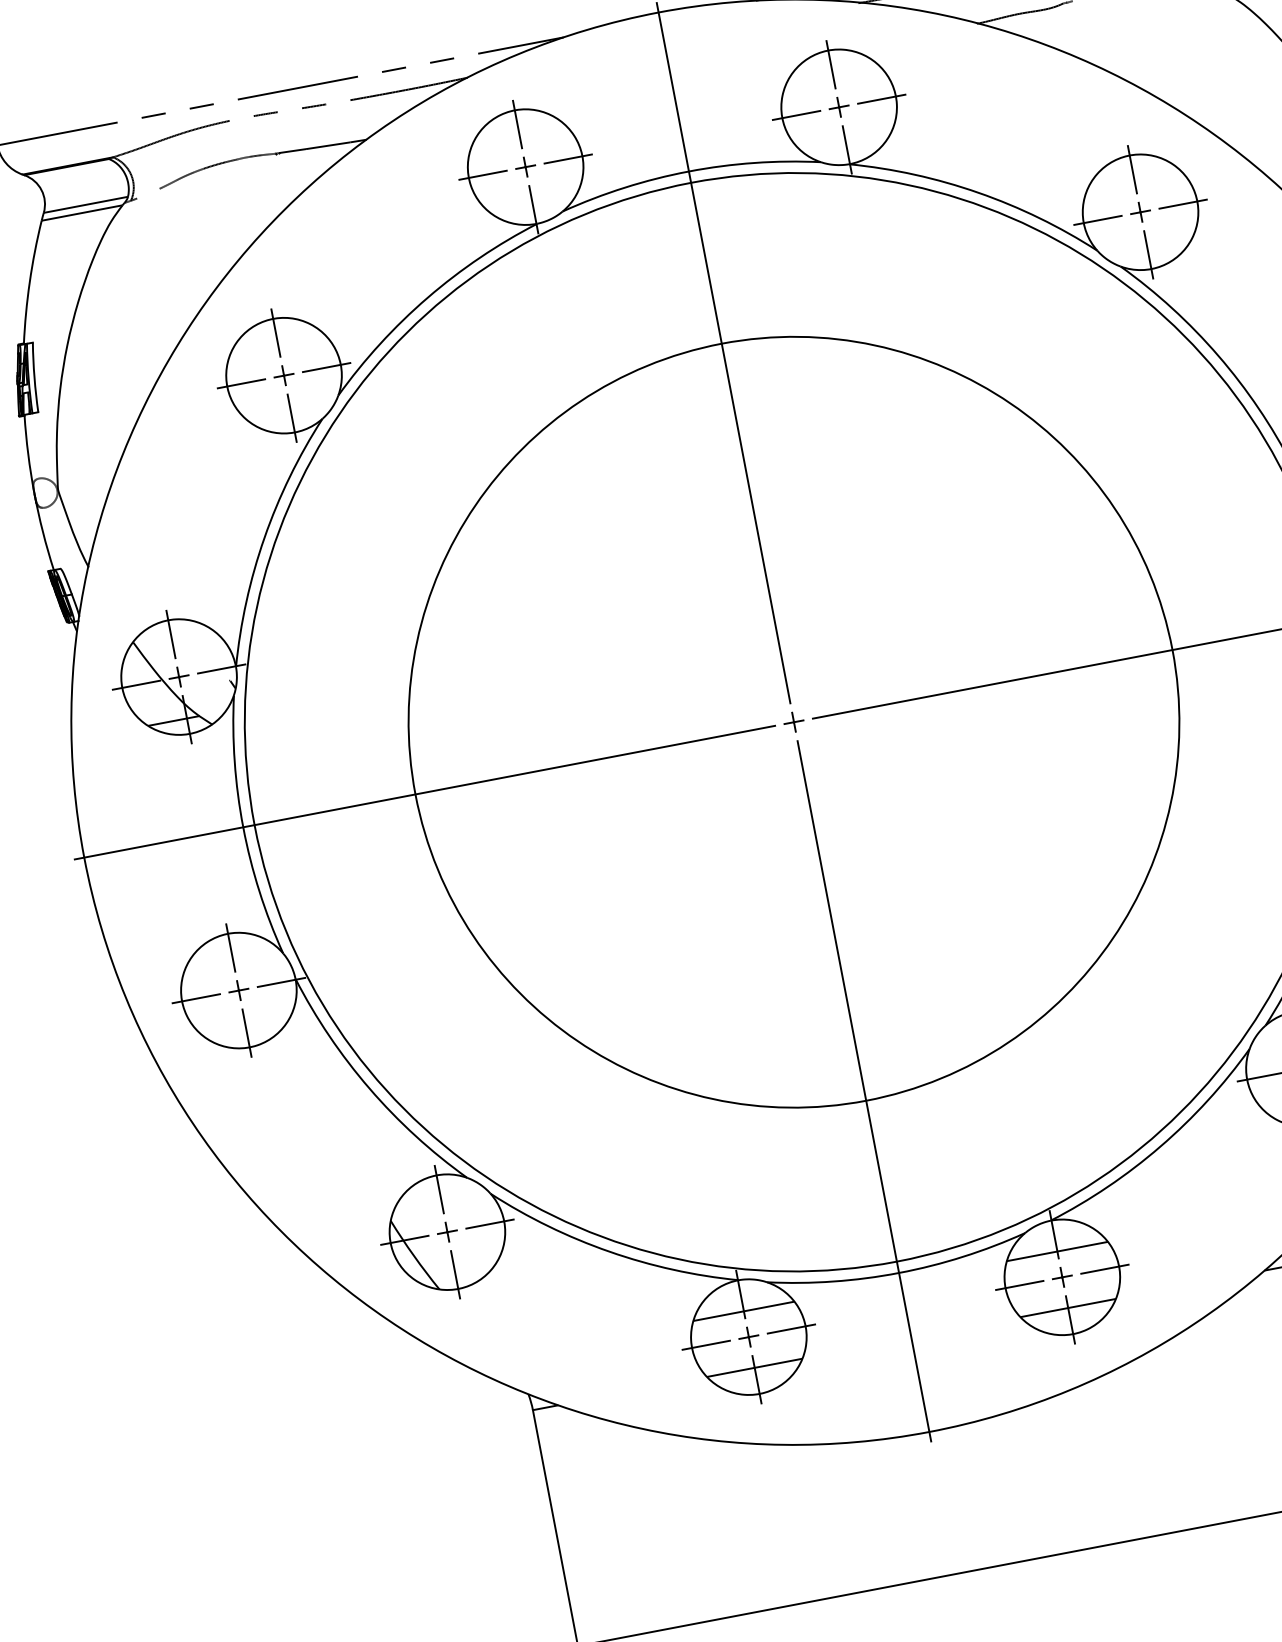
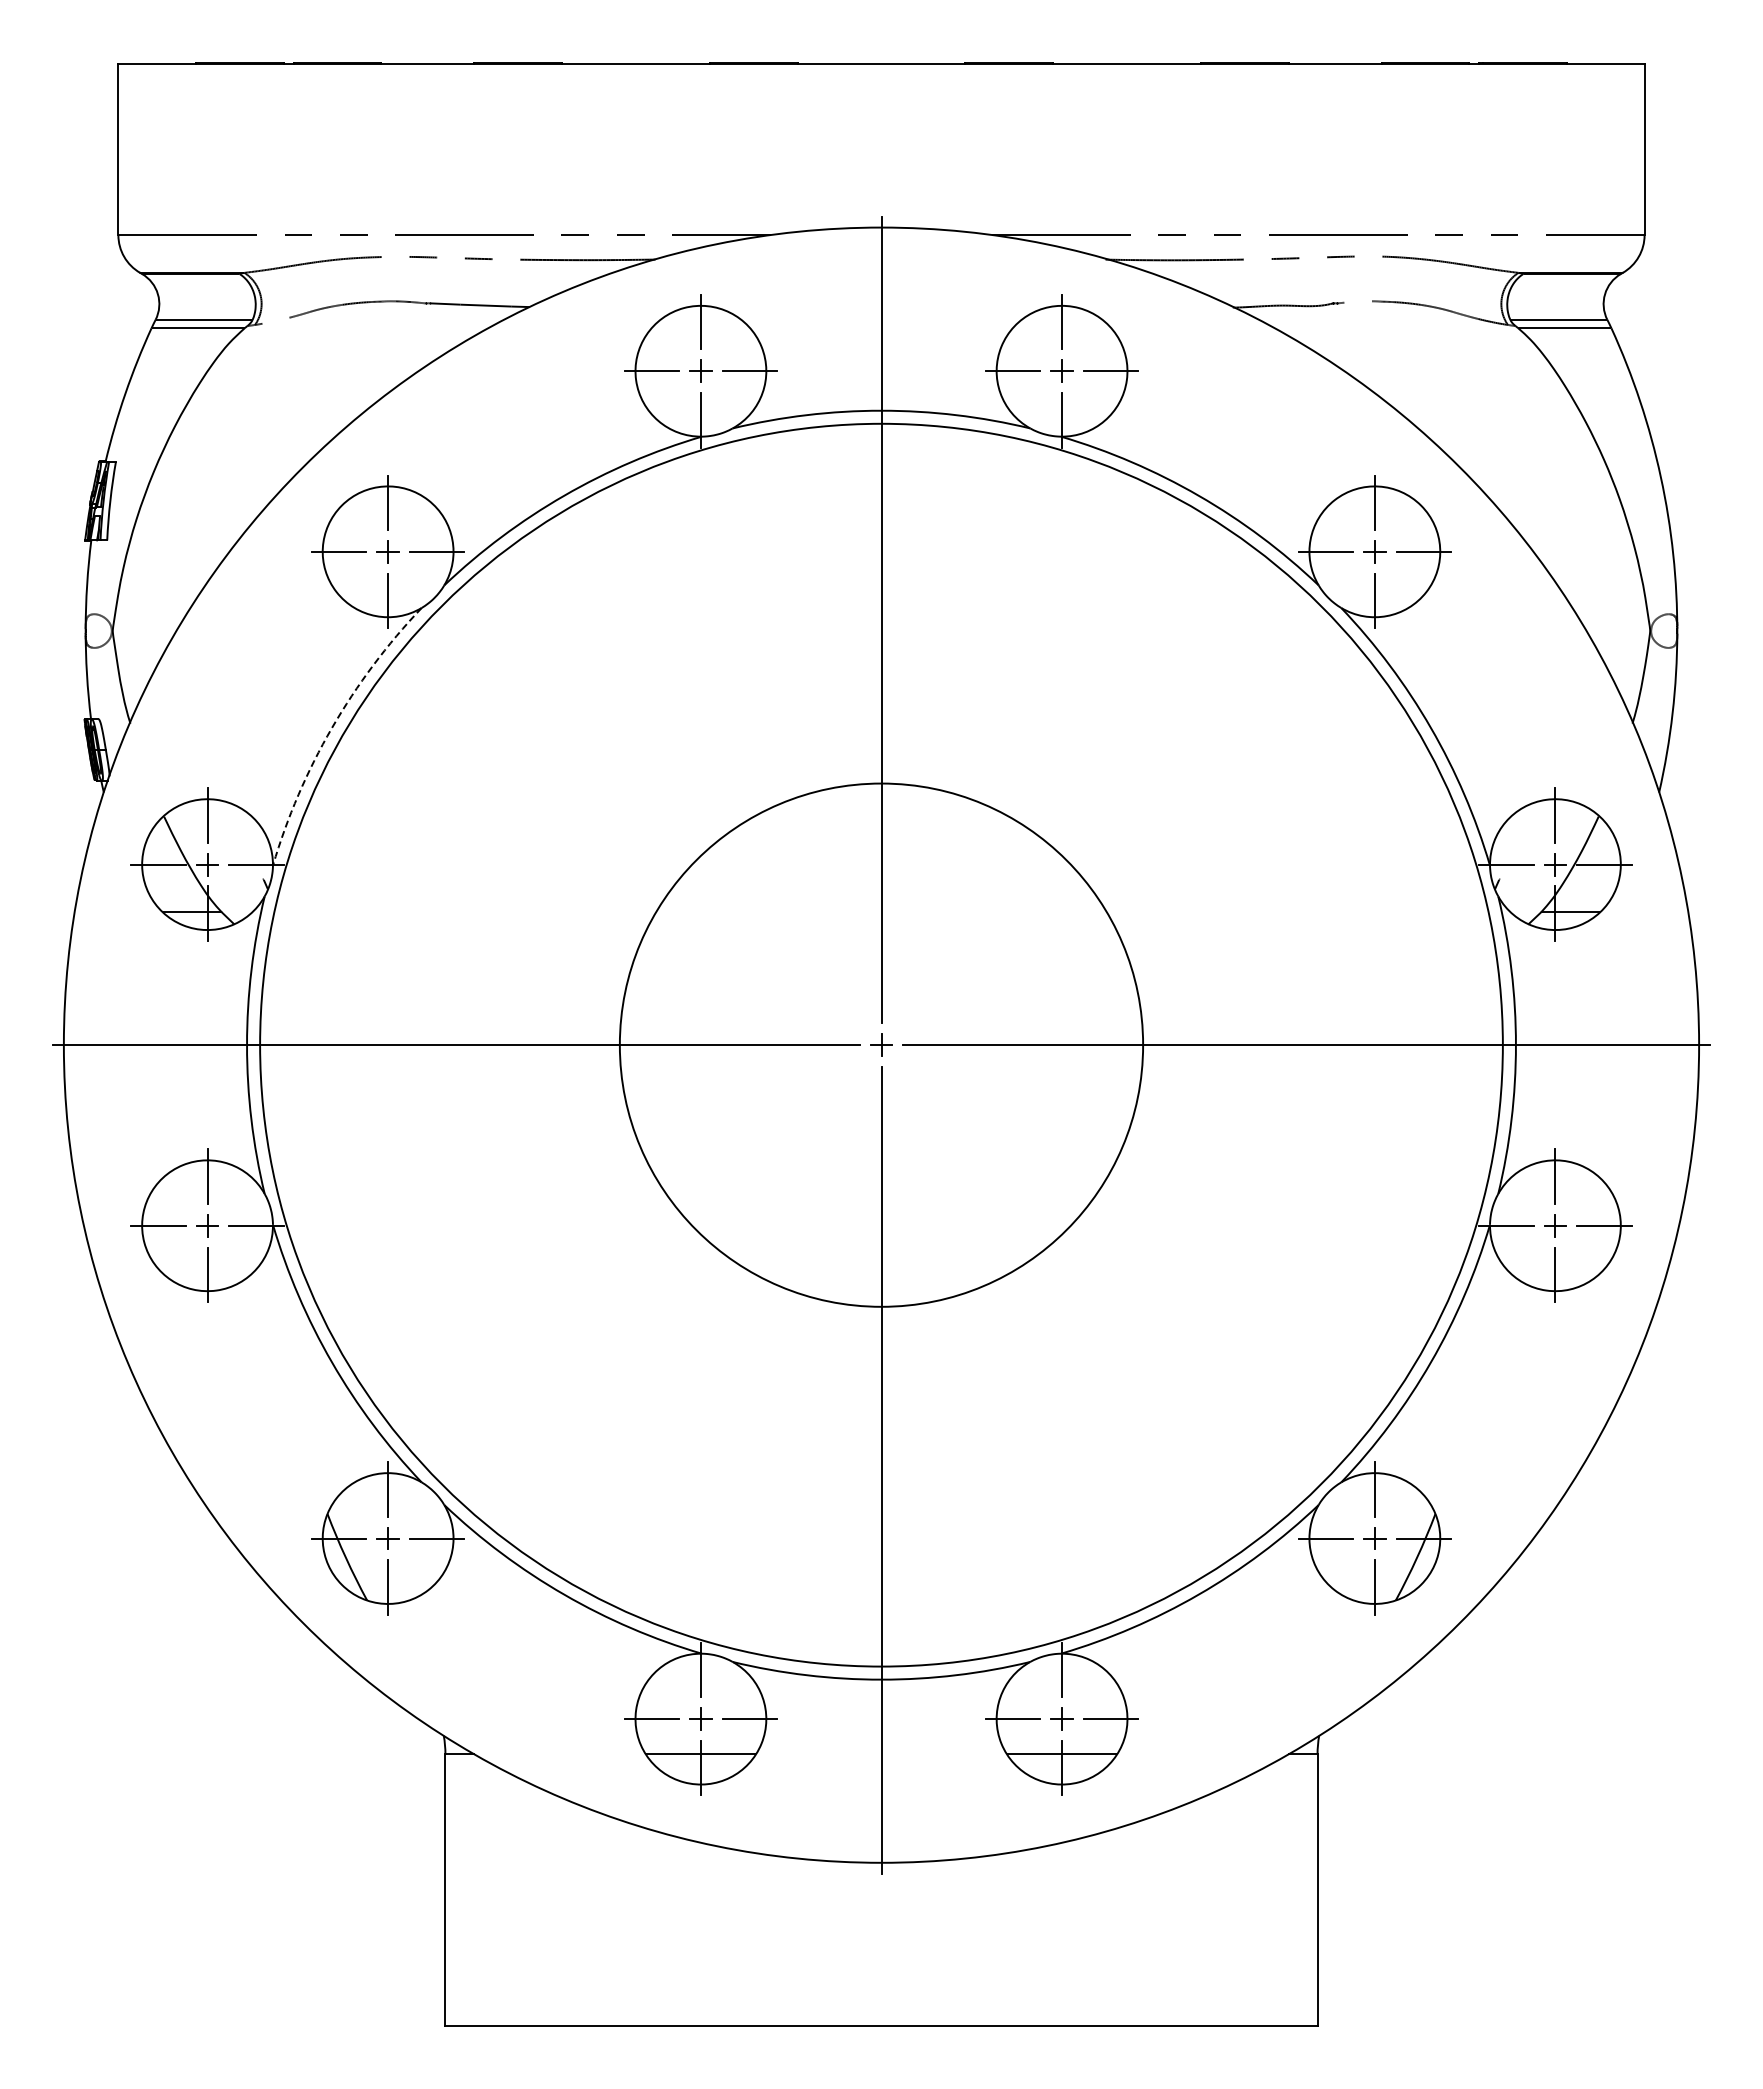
arc: (264, 537) -> (332, 727), solid -> dashed
circle: (794, 722) -> (881, 1045), size x0.6
line: (1056, 1251) -> (1061, 1689), removed
line: (743, 1311) -> (700, 1689), removed

